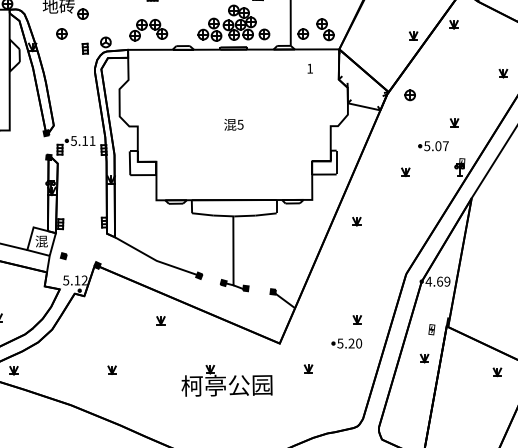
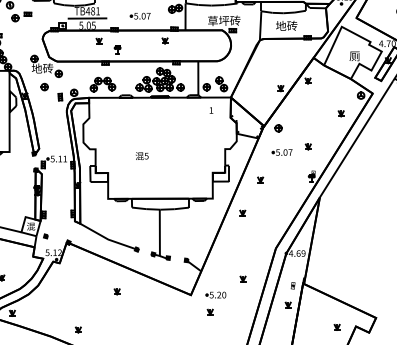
text: (234, 123) -> (142, 155), moved
part: (432, 146) -> (281, 152), moved
part: (405, 171) -> (260, 179), moved
part: (159, 320) -> (116, 291), moved
part: (346, 342) -> (215, 294), moved
part: (110, 369) -> (77, 329), moved
part: (496, 370) -> (336, 326), moved
part: (226, 379) -> (155, 319), removed

